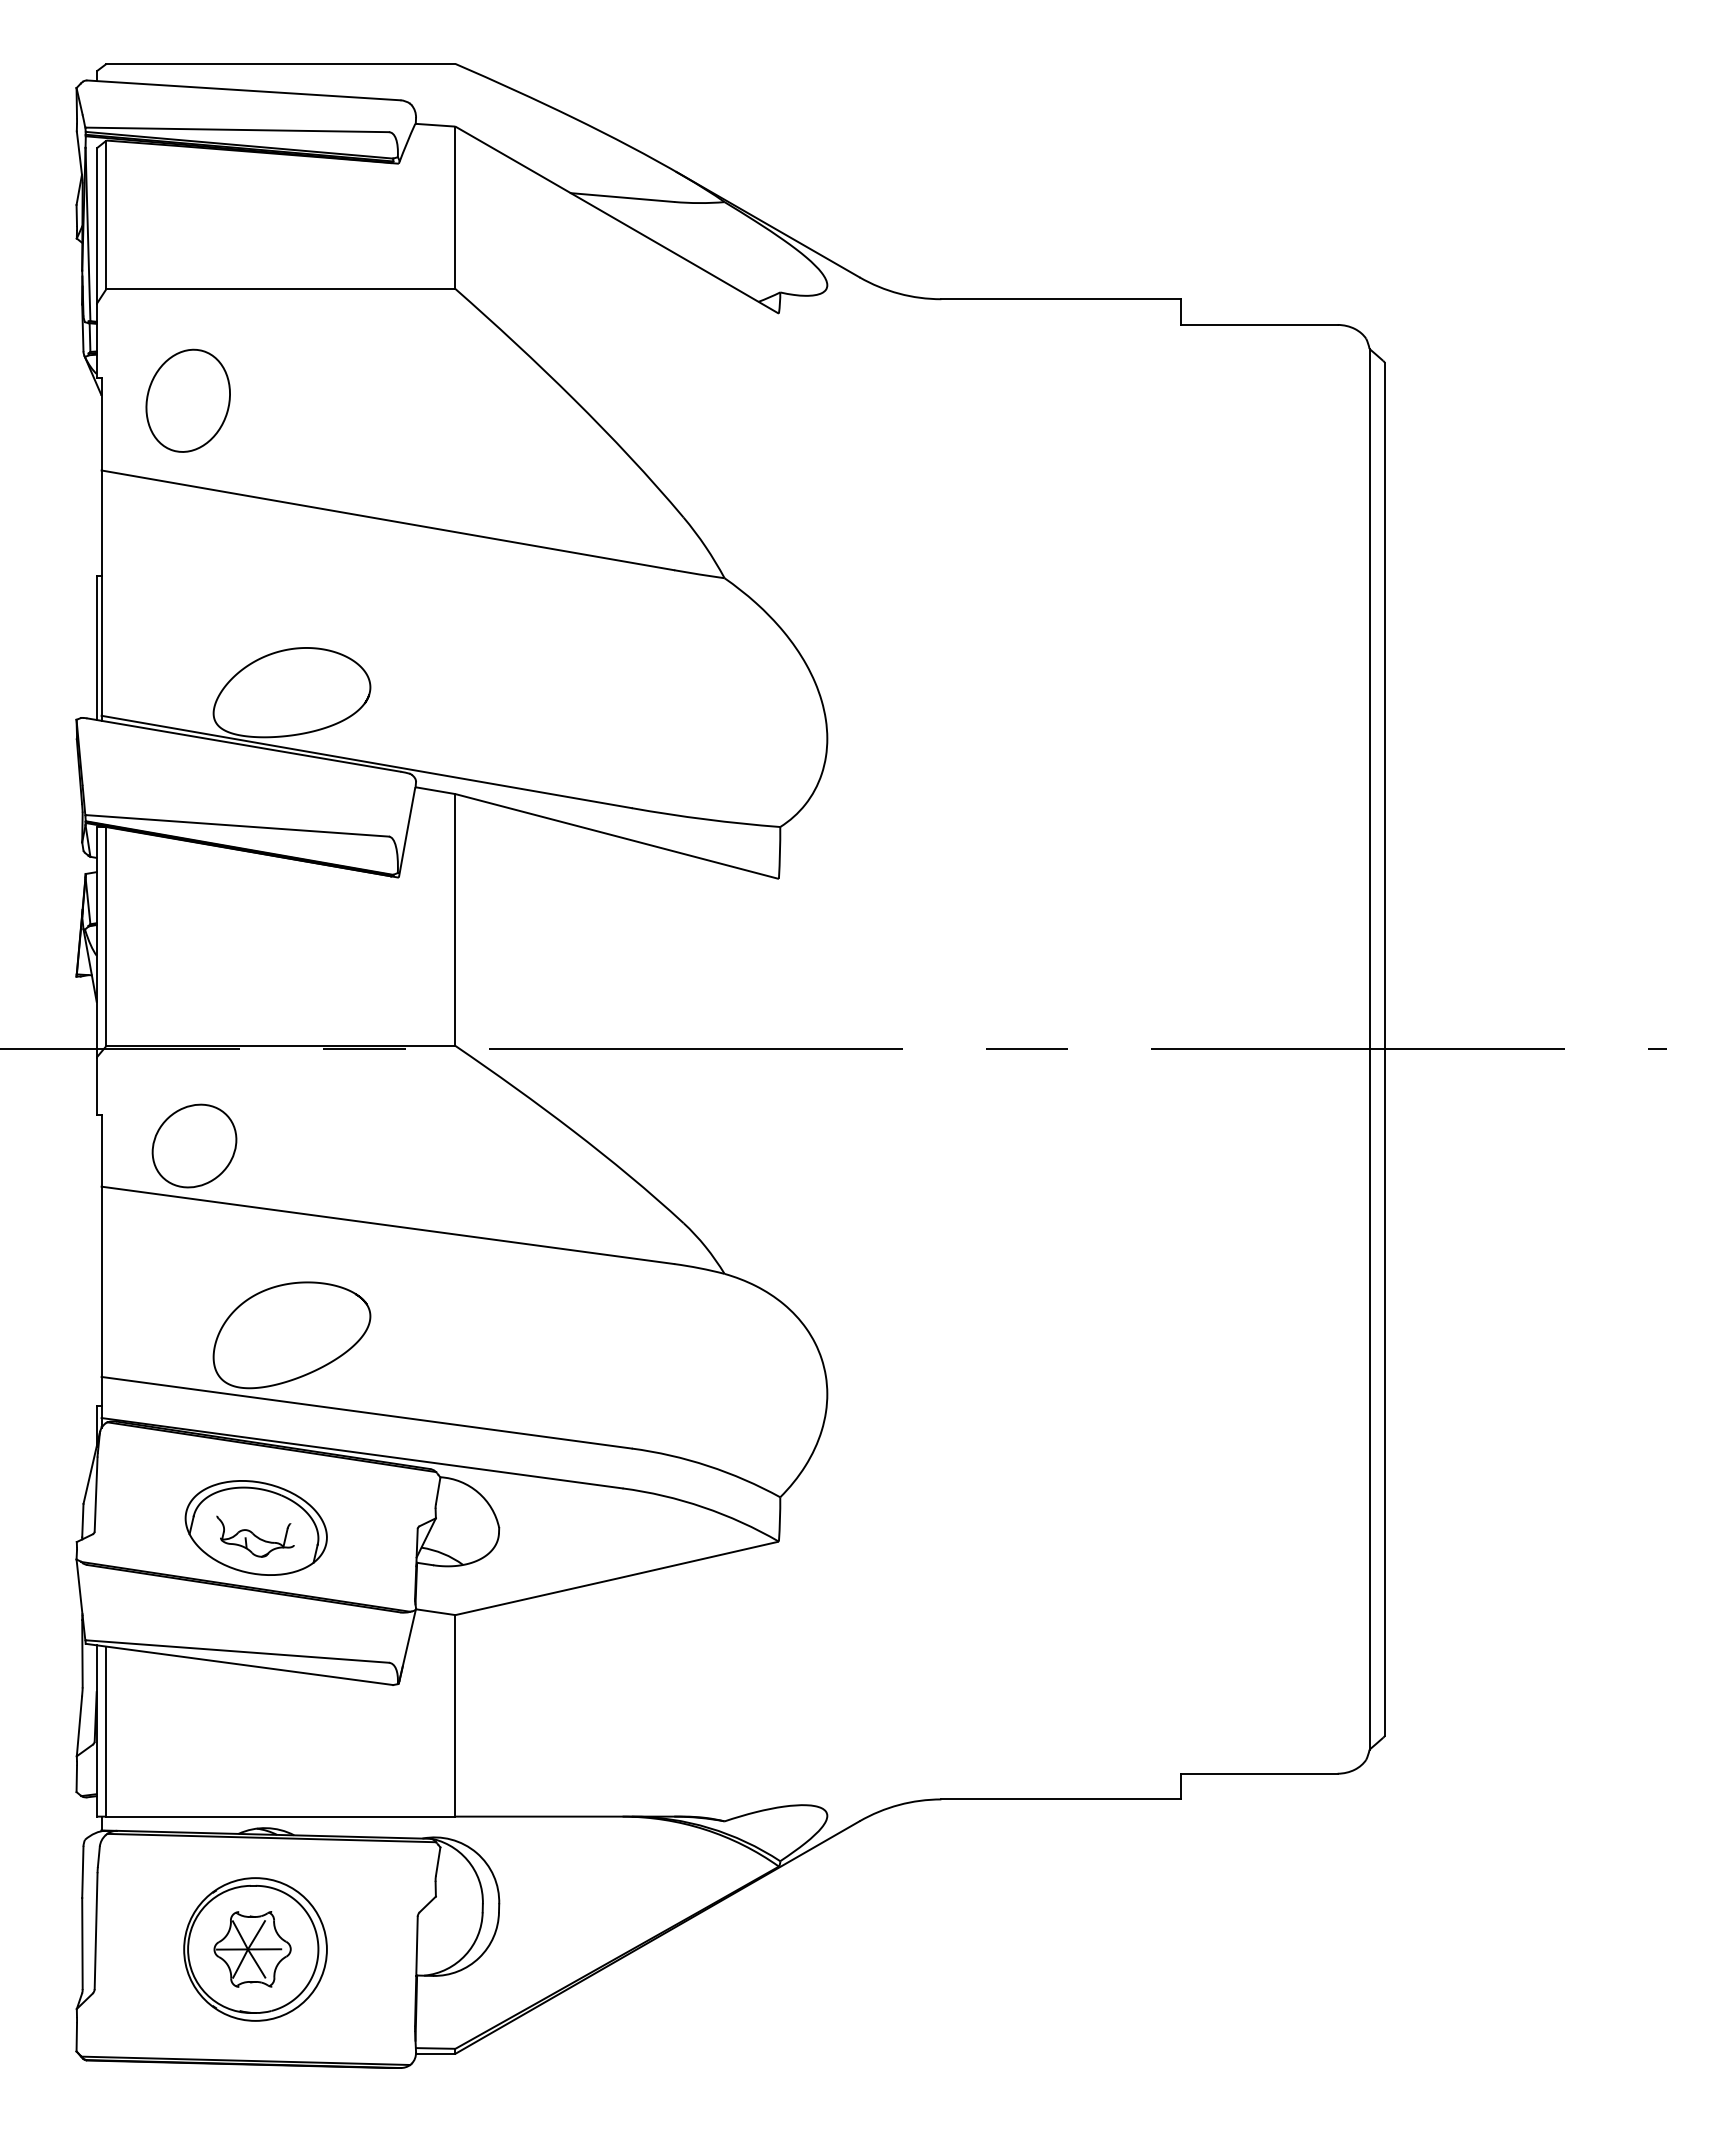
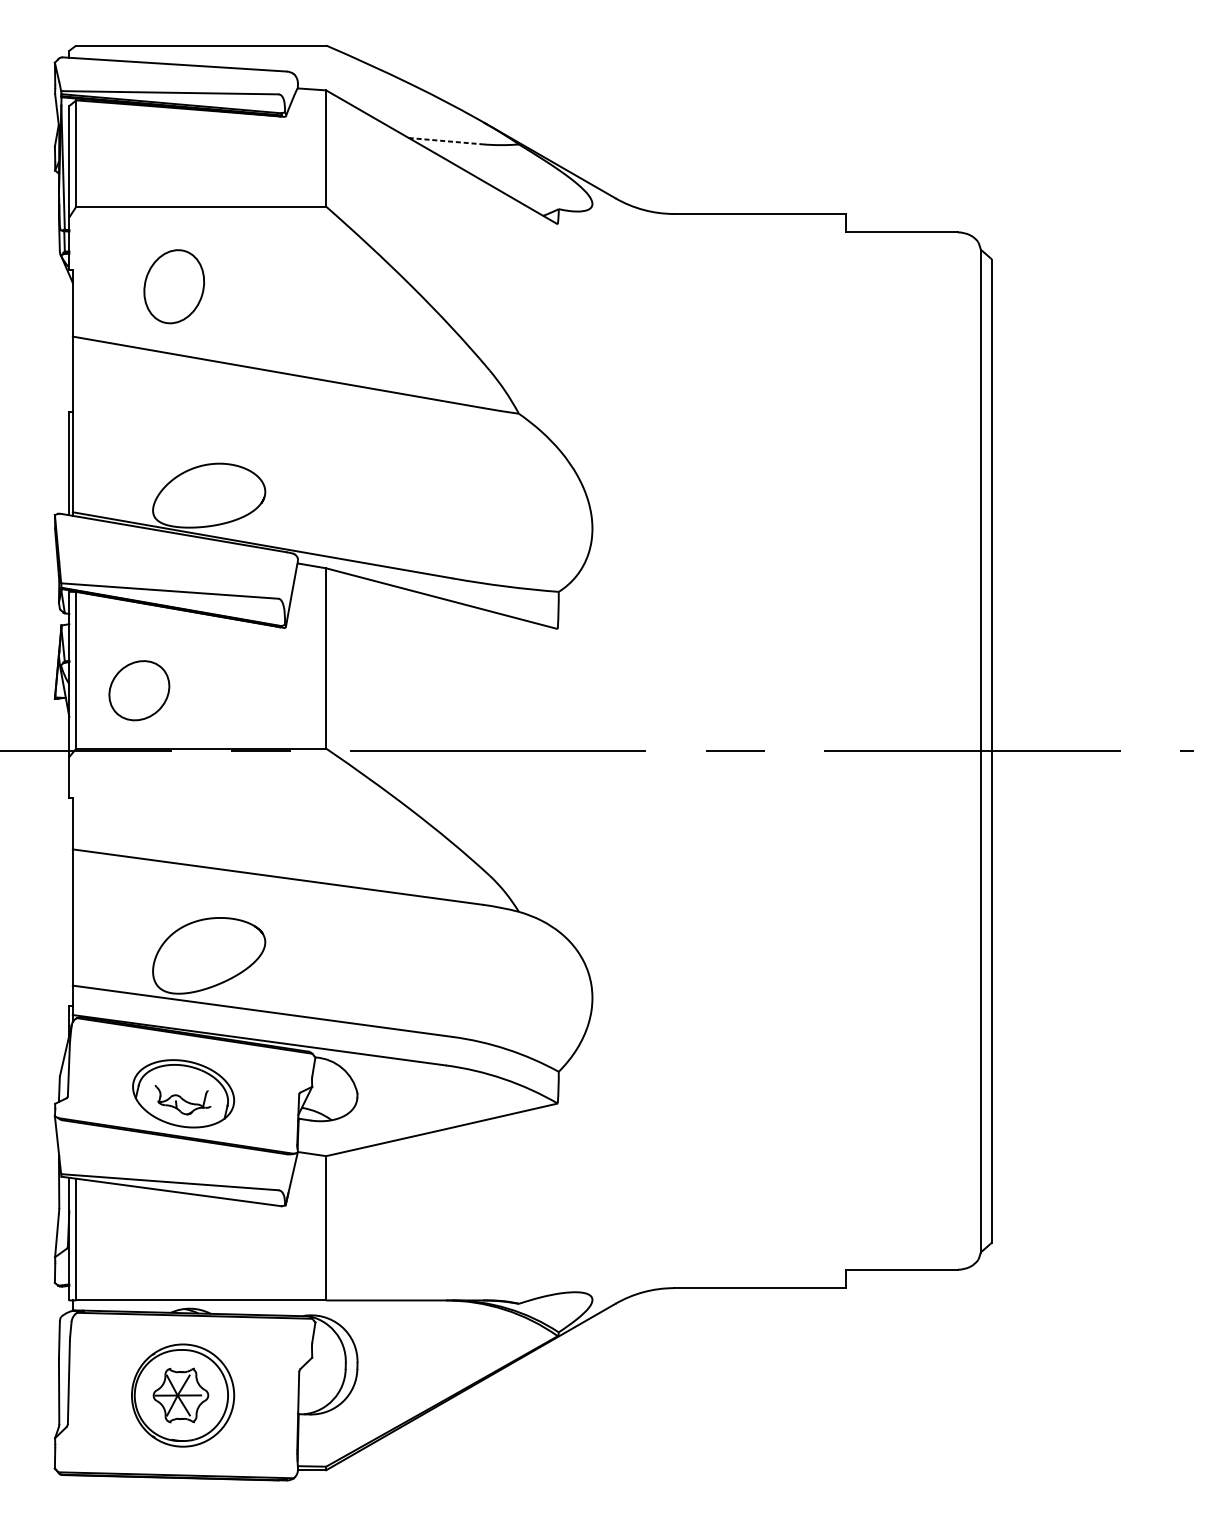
line: (622, 197) -> (445, 141), solid -> dashed
part: (187, 400) -> (173, 286), moved
part: (194, 1145) -> (139, 690), moved

